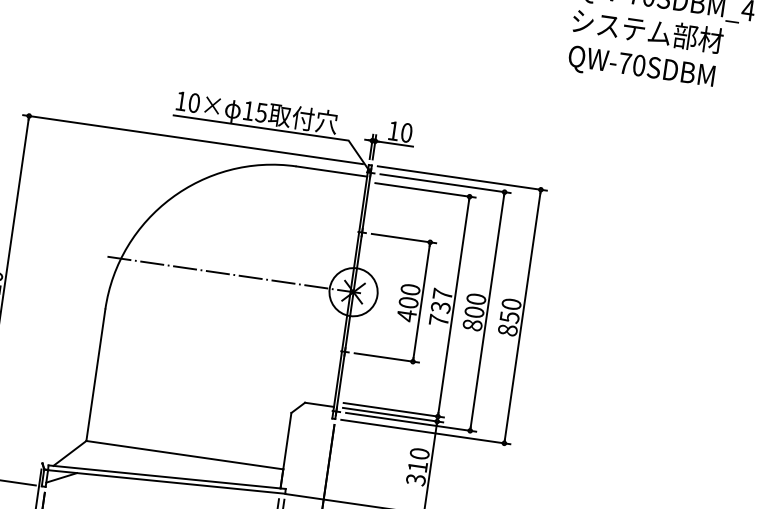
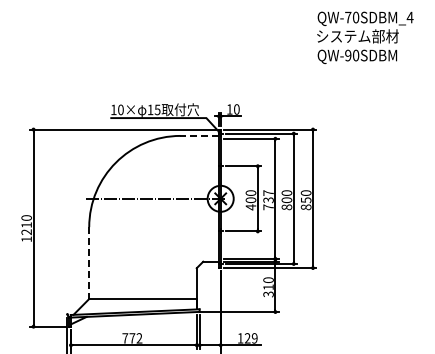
text: (625, 63) -> (348, 55), QW-70SDBM -> QW-90SDBM
line: (331, 170) -> (199, 135), solid -> dashed
line: (96, 376) -> (89, 263), solid -> dashed

